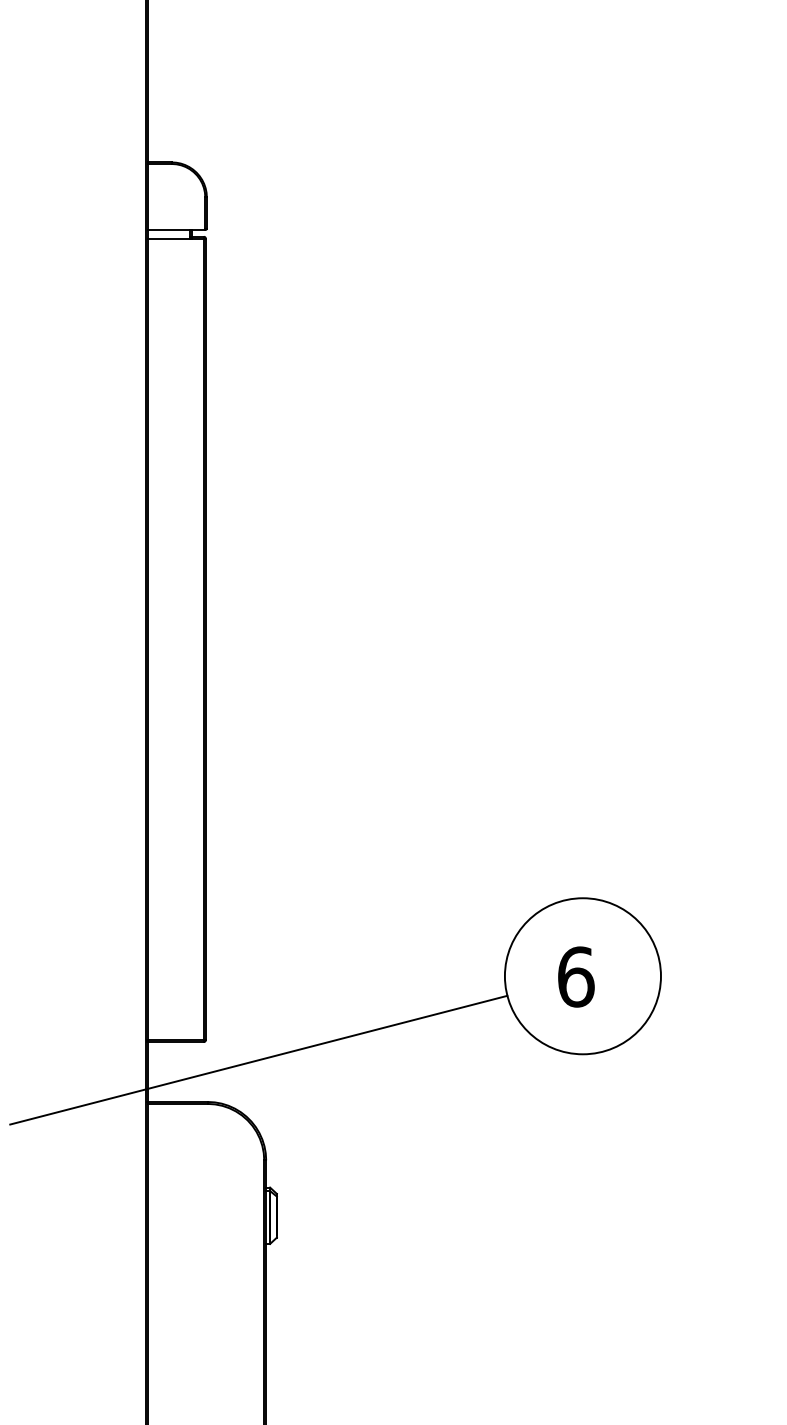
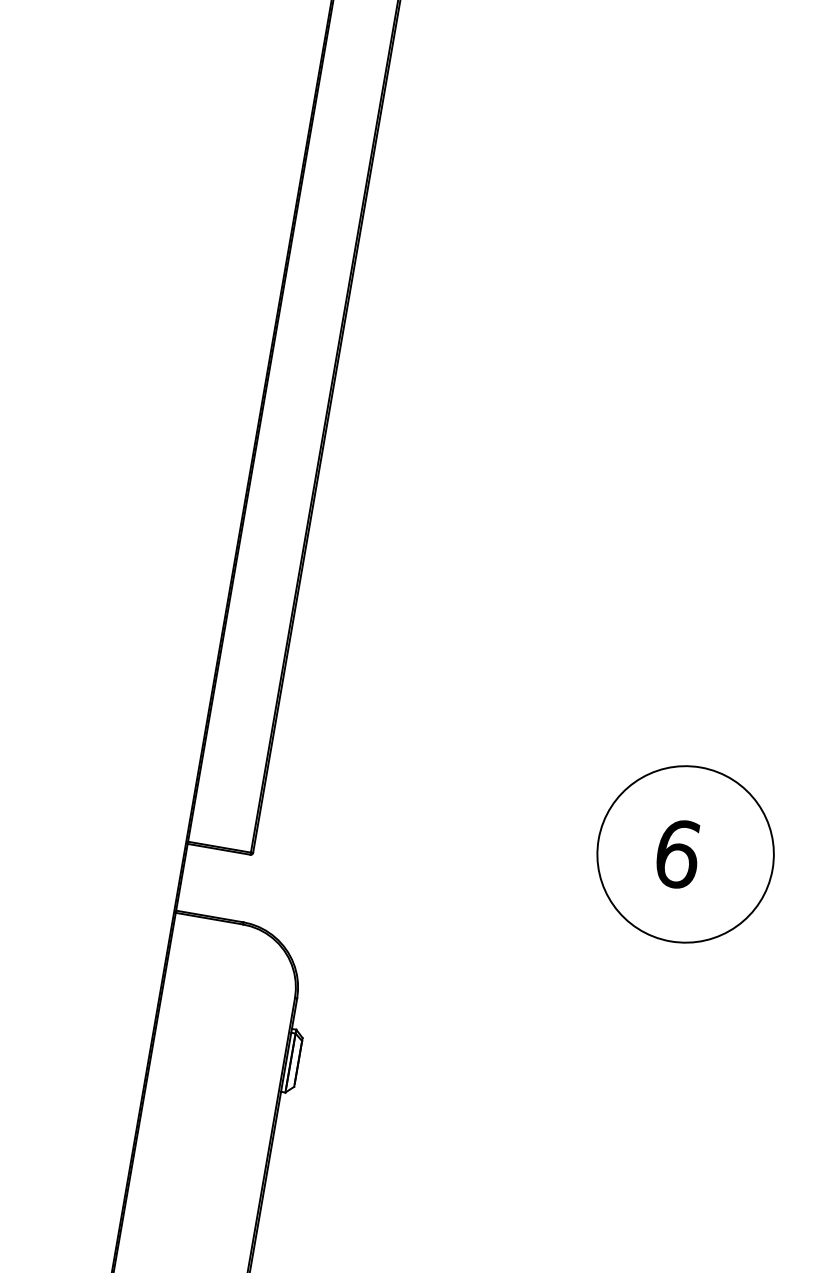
line: (258, 1059) -> (308, 884), removed

